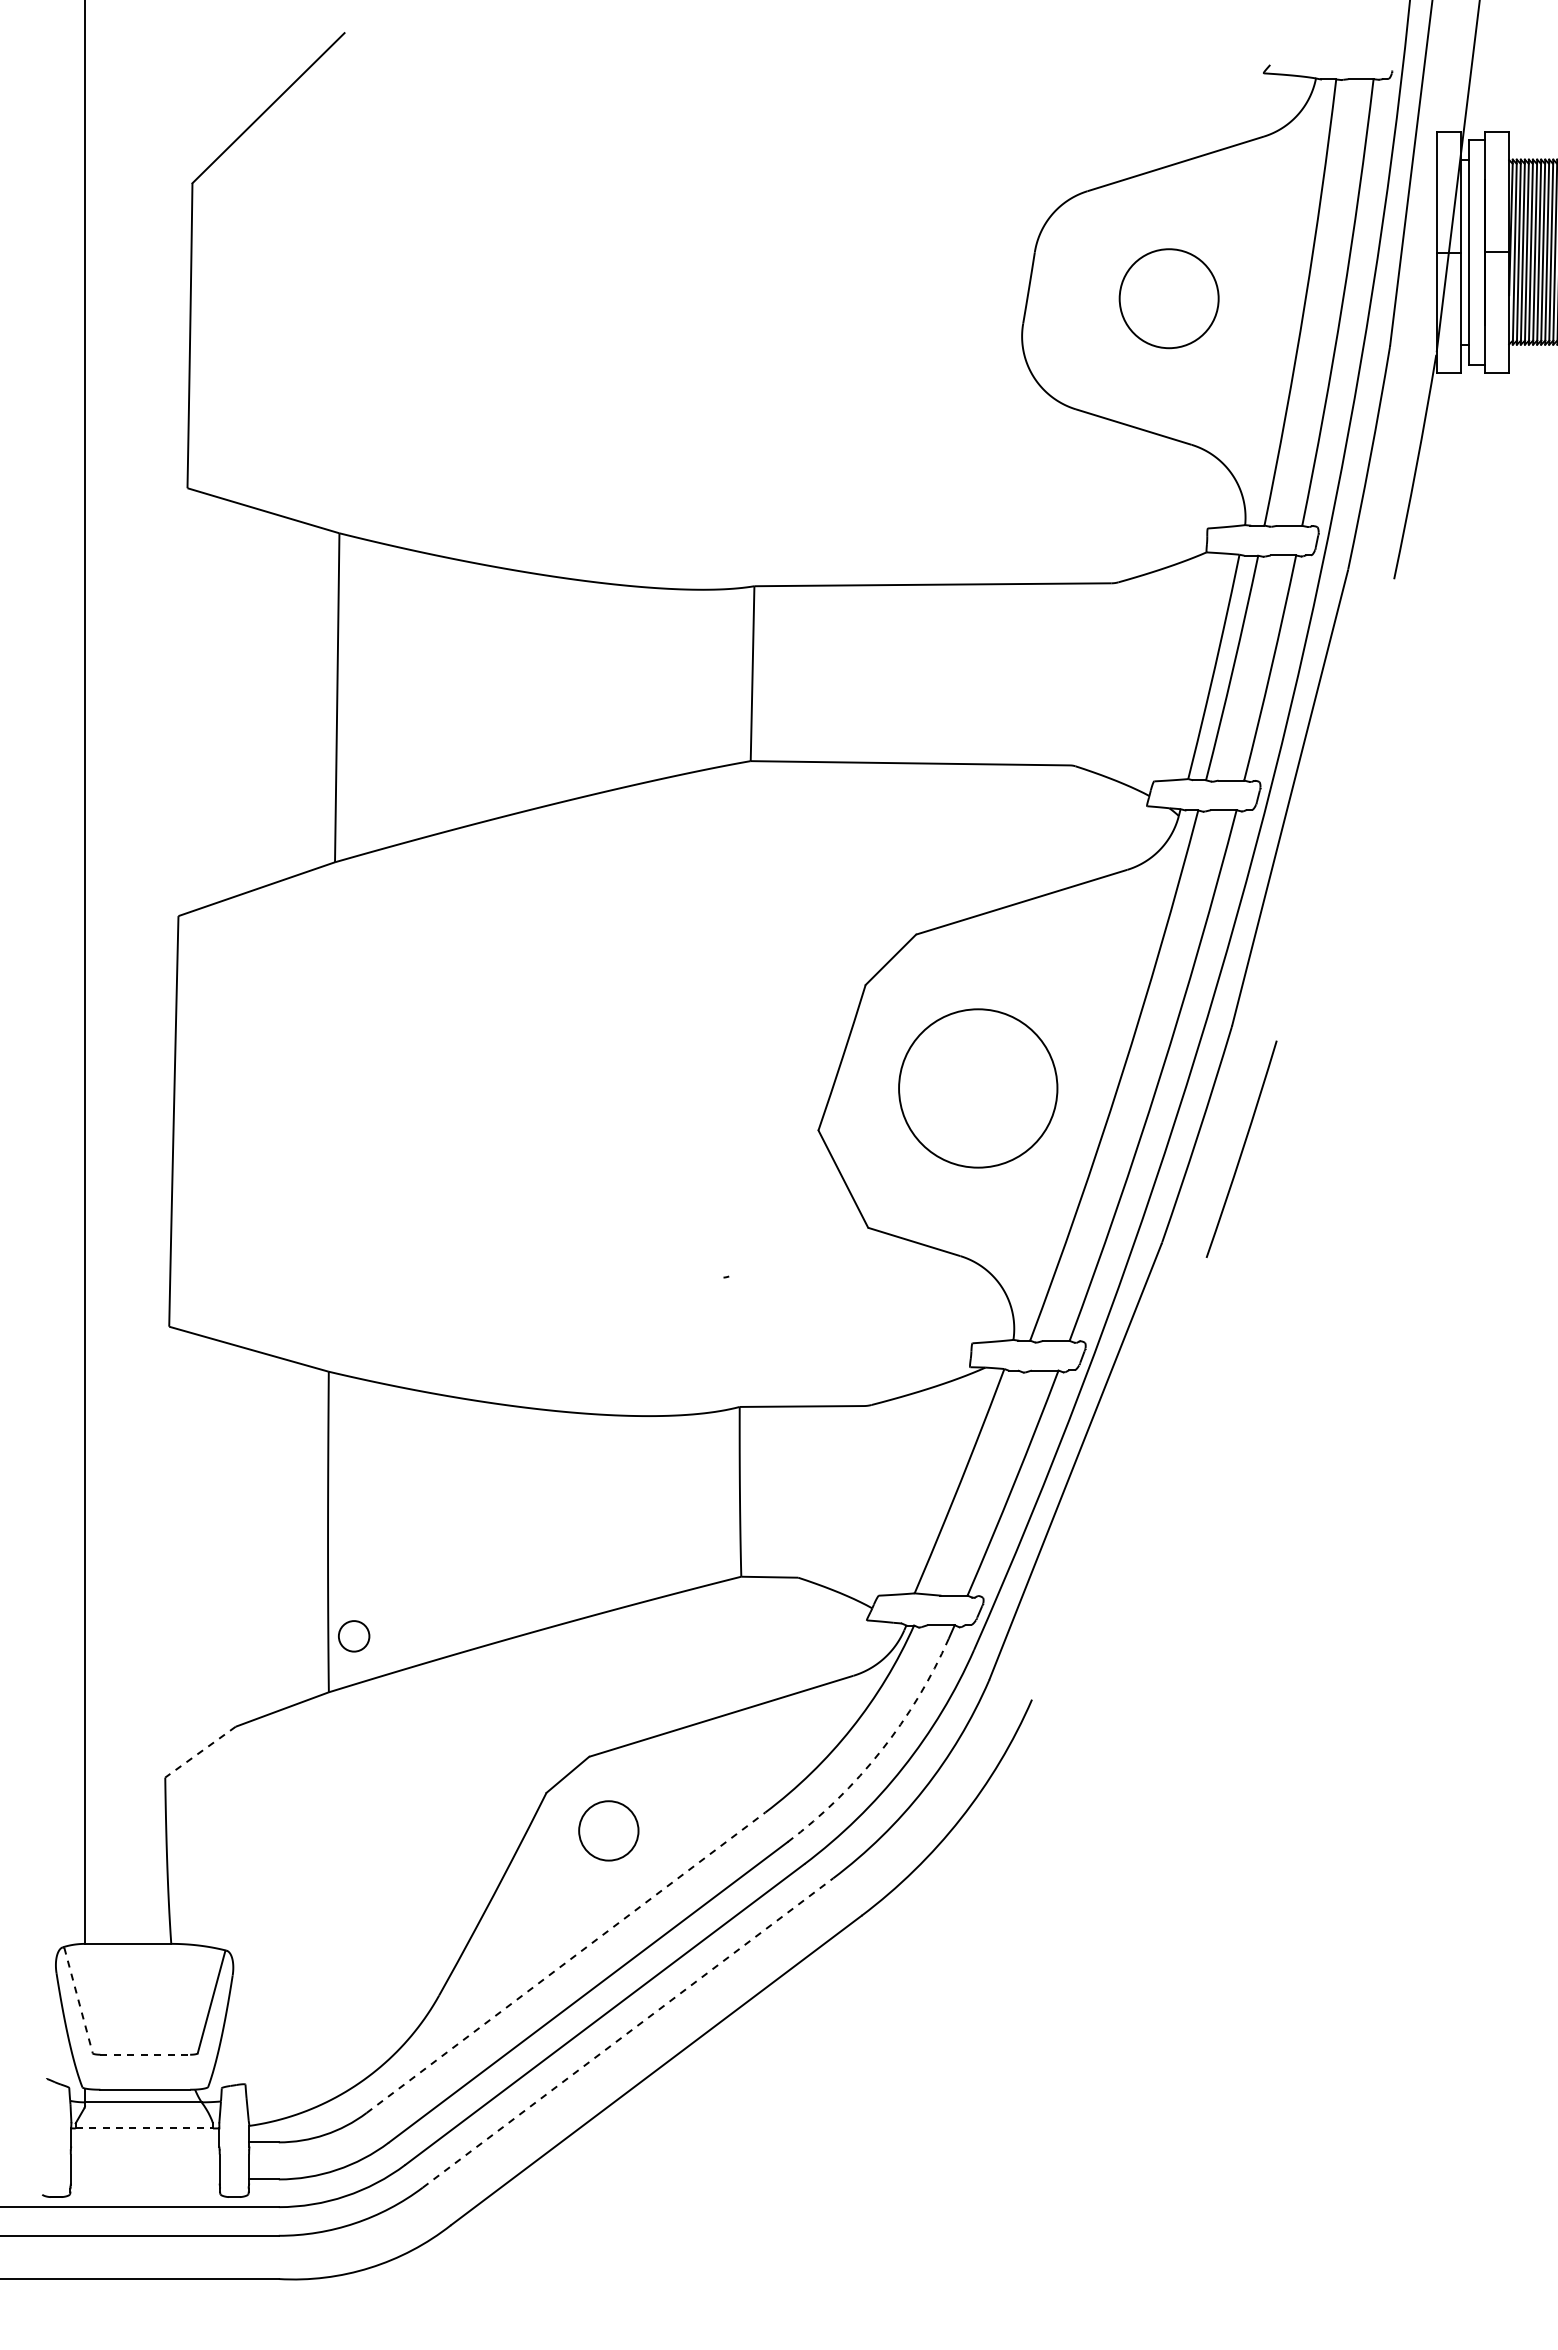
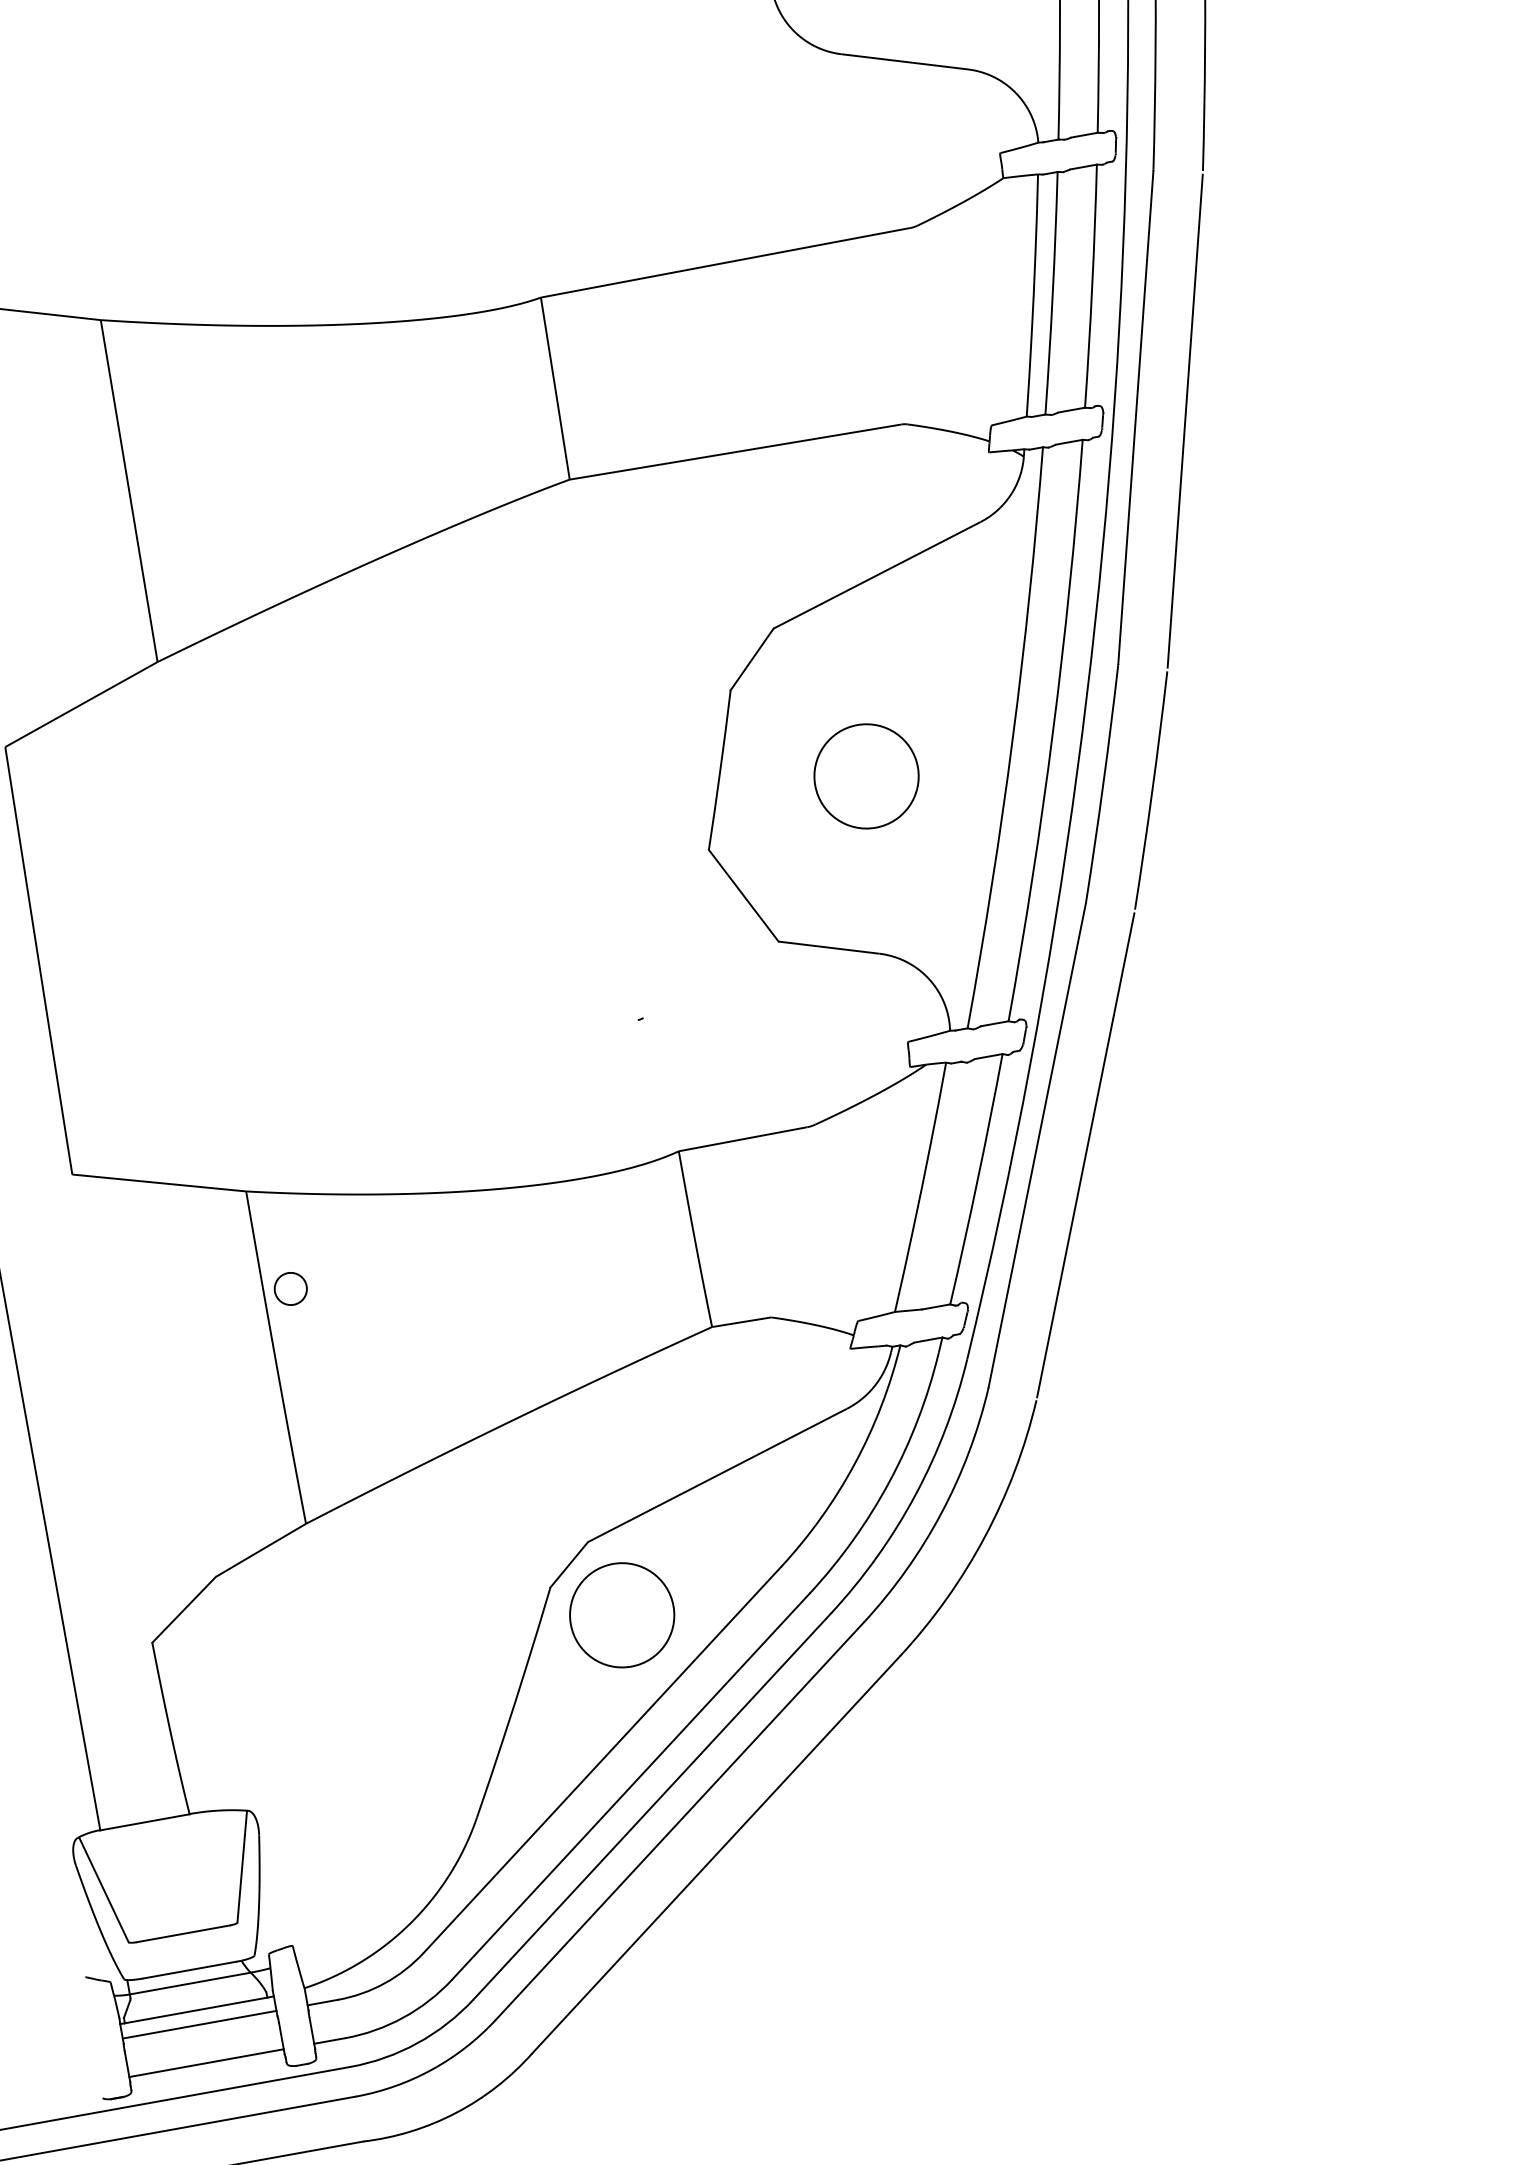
line: (1335, 809) -> (1185, 420), added
circle: (977, 1087) -> (865, 775), size x0.62
line: (1119, 1479) -> (1086, 1155), added
circle: (354, 1636) -> (291, 1289), moved
arc: (881, 1750) -> (889, 1481), dashed -> solid
line: (200, 1752) -> (184, 1610), dashed -> solid
circle: (608, 1830) -> (621, 1614), size x1.67
line: (566, 1962) -> (602, 1759), dashed -> solid
line: (78, 2000) -> (103, 1890), dashed -> solid
line: (628, 2032) -> (680, 1820), dashed -> solid
line: (145, 2054) -> (183, 1933), dashed -> solid
line: (144, 2128) -> (196, 2010), dashed -> solid
line: (145, 2142) -> (199, 2024), added
line: (144, 2179) -> (205, 2063), added

